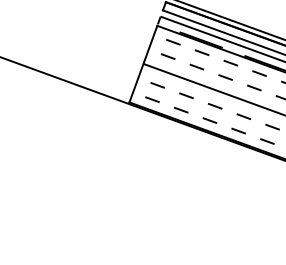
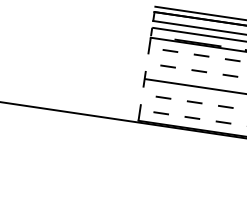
line: (143, 64) -> (144, 79), solid -> dashed

